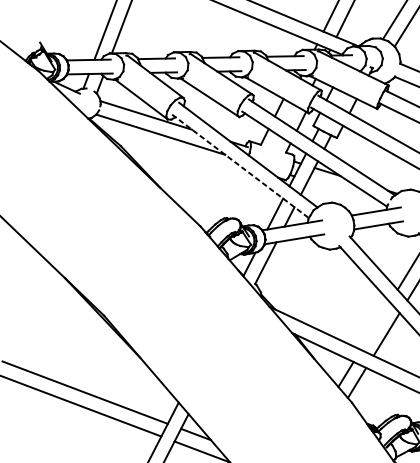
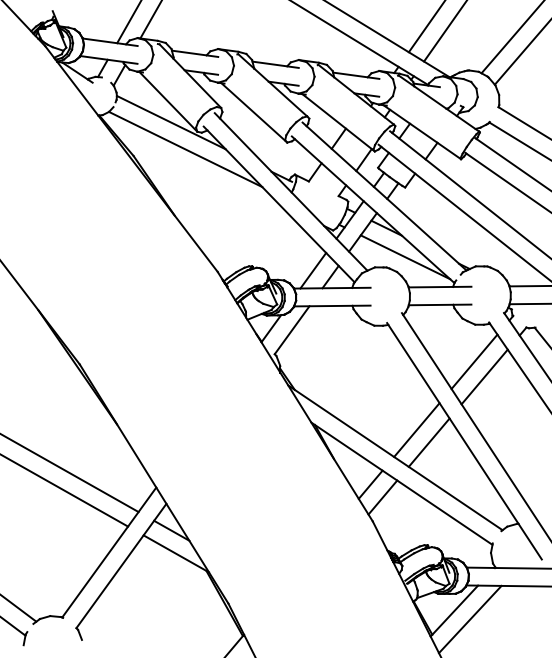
line: (240, 166) -> (279, 204), dashed -> solid
line: (345, 192) -> (405, 257), added
line: (375, 325) -> (416, 429), added

